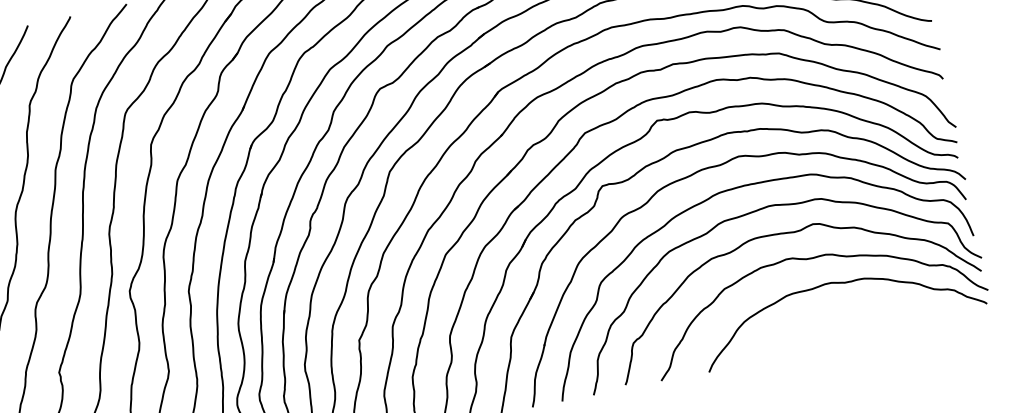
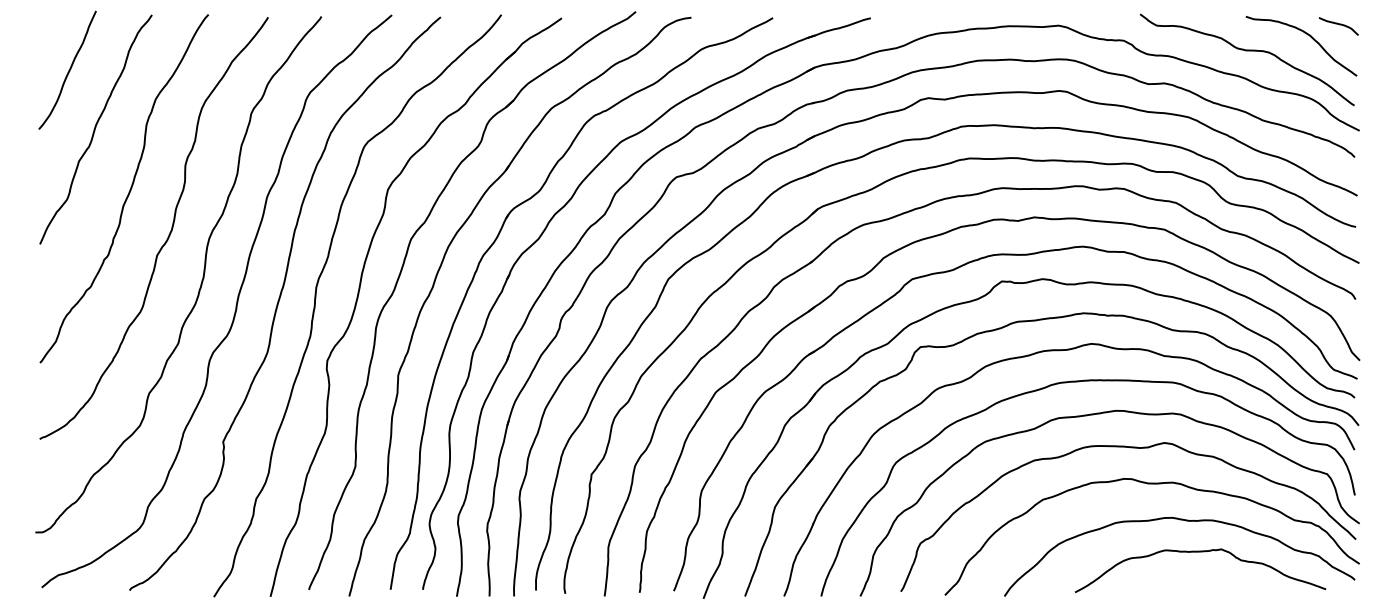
curve: (859, 306) -> (1200, 552), added

